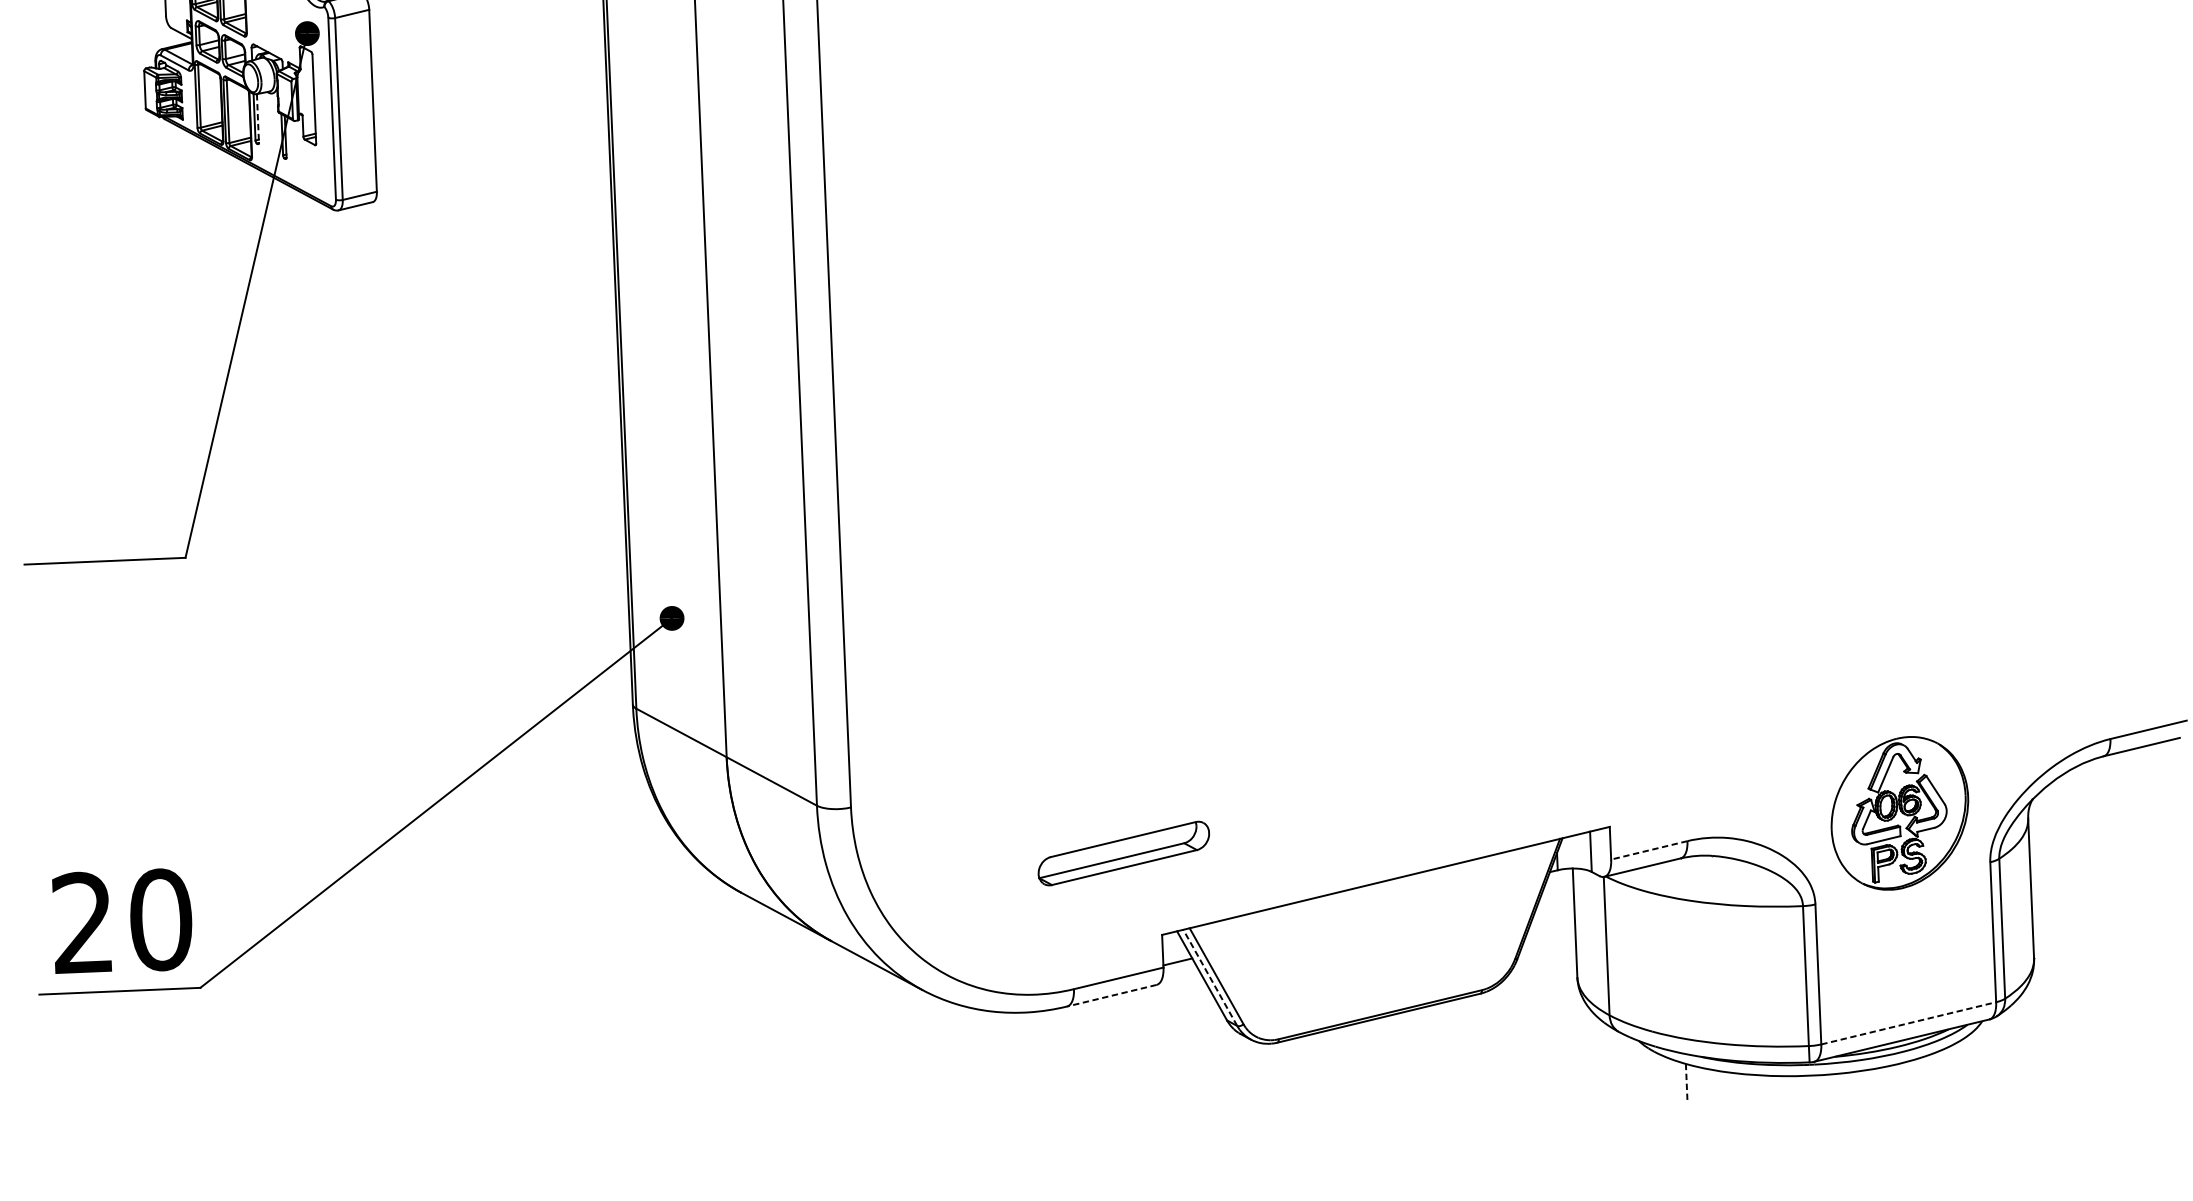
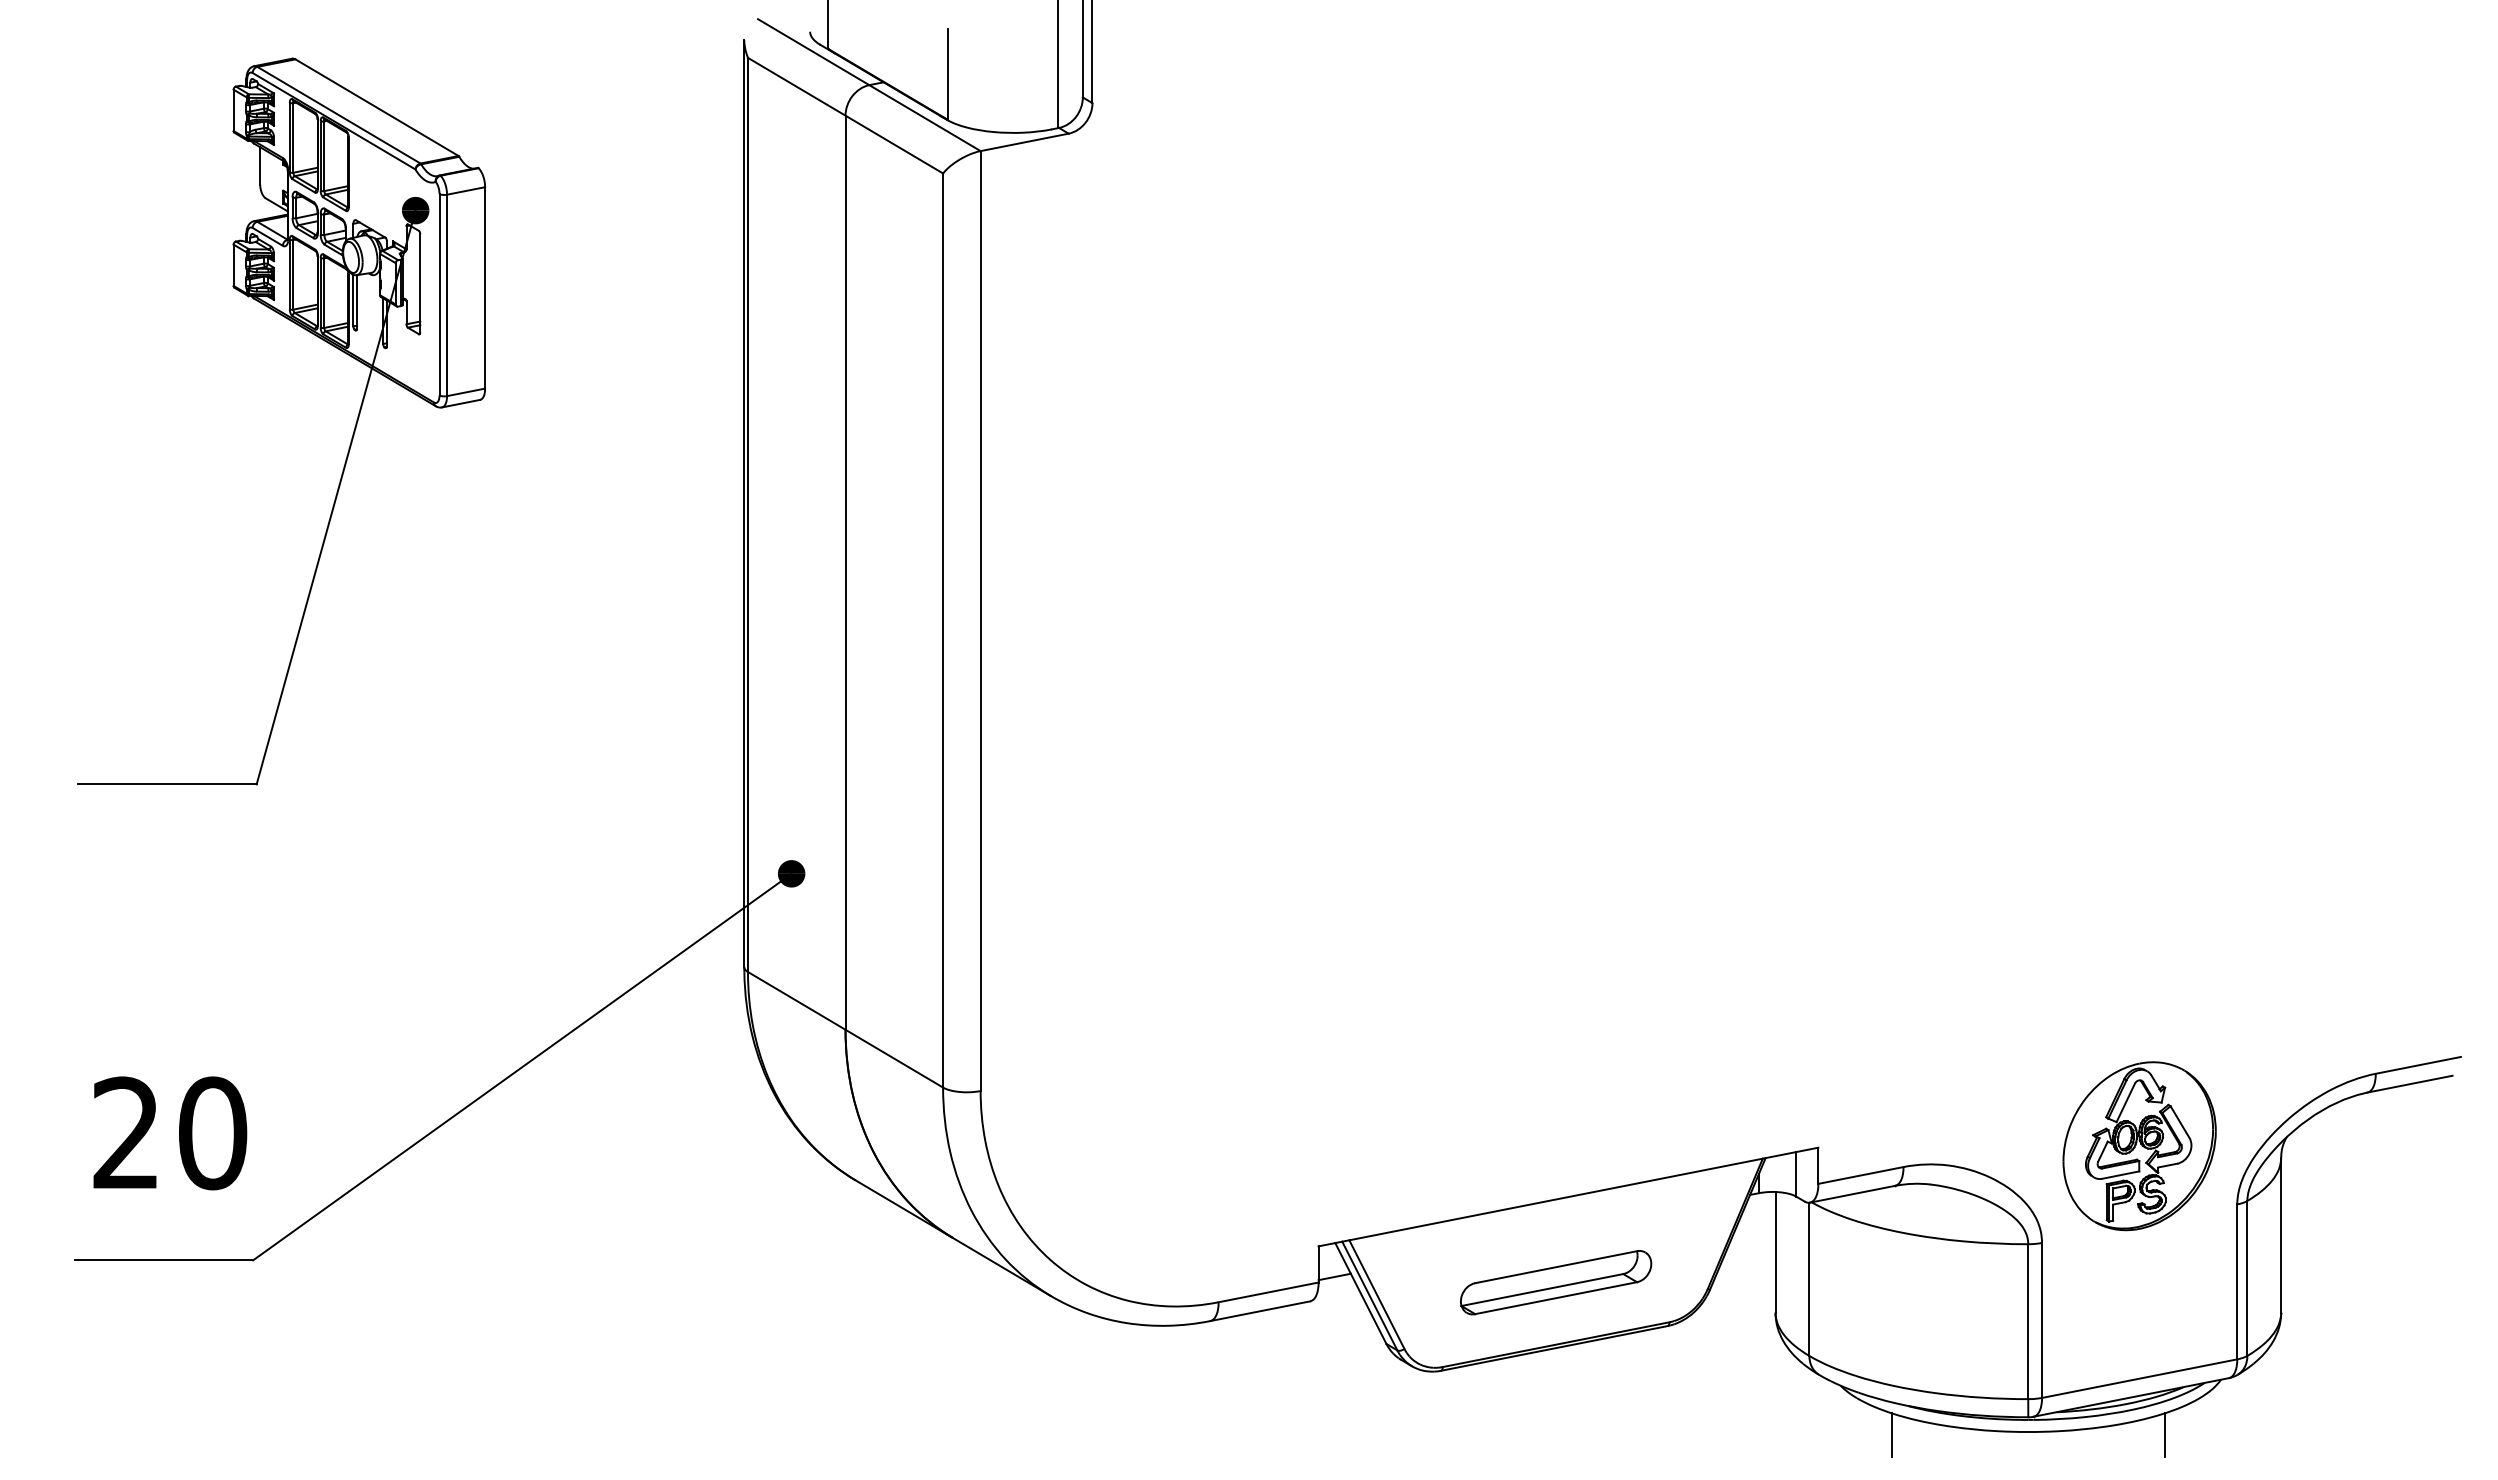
line: (258, 117) -> (357, 301), dashed -> solid
line: (1648, 850) -> (1860, 1175), dashed -> solid
part: (1124, 853) -> (1556, 1282), moved
text: (122, 921) -> (170, 1133), moved
line: (1210, 978) -> (1369, 1296), dashed -> solid
line: (1112, 995) -> (1260, 1311), dashed -> solid
line: (1909, 1023) -> (2140, 1378), dashed -> solid
line: (1934, 1073) -> (2165, 1435), added
line: (1686, 1084) -> (1891, 1435), dashed -> solid

